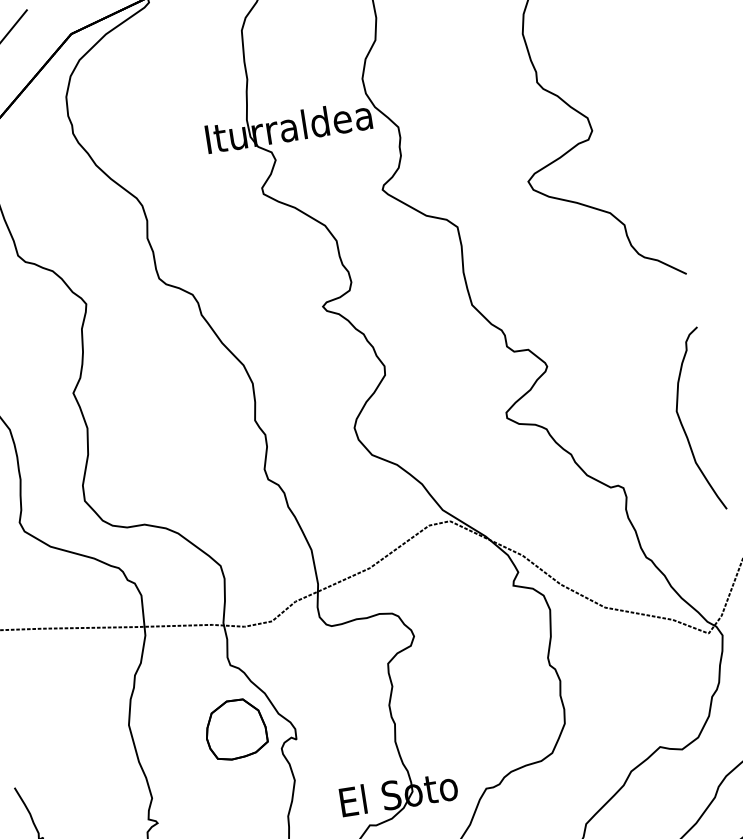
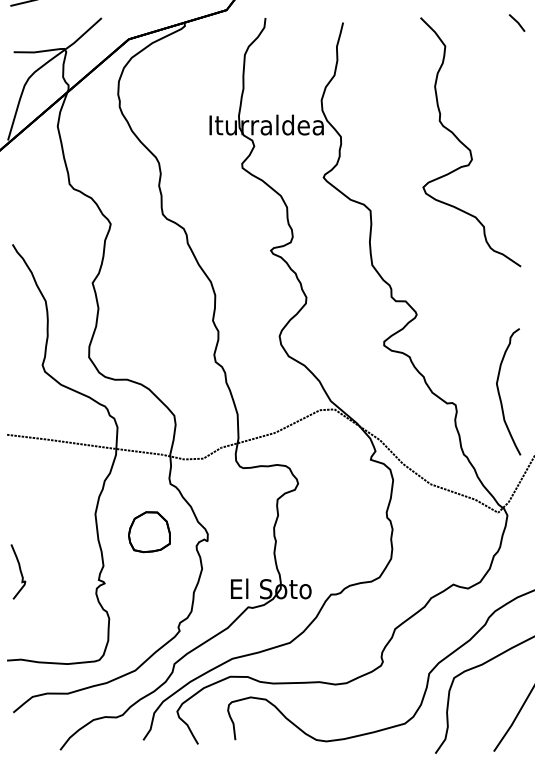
curve: (684, 426) -> (500, 394), moved
part: (235, 729) -> (149, 532), moved

